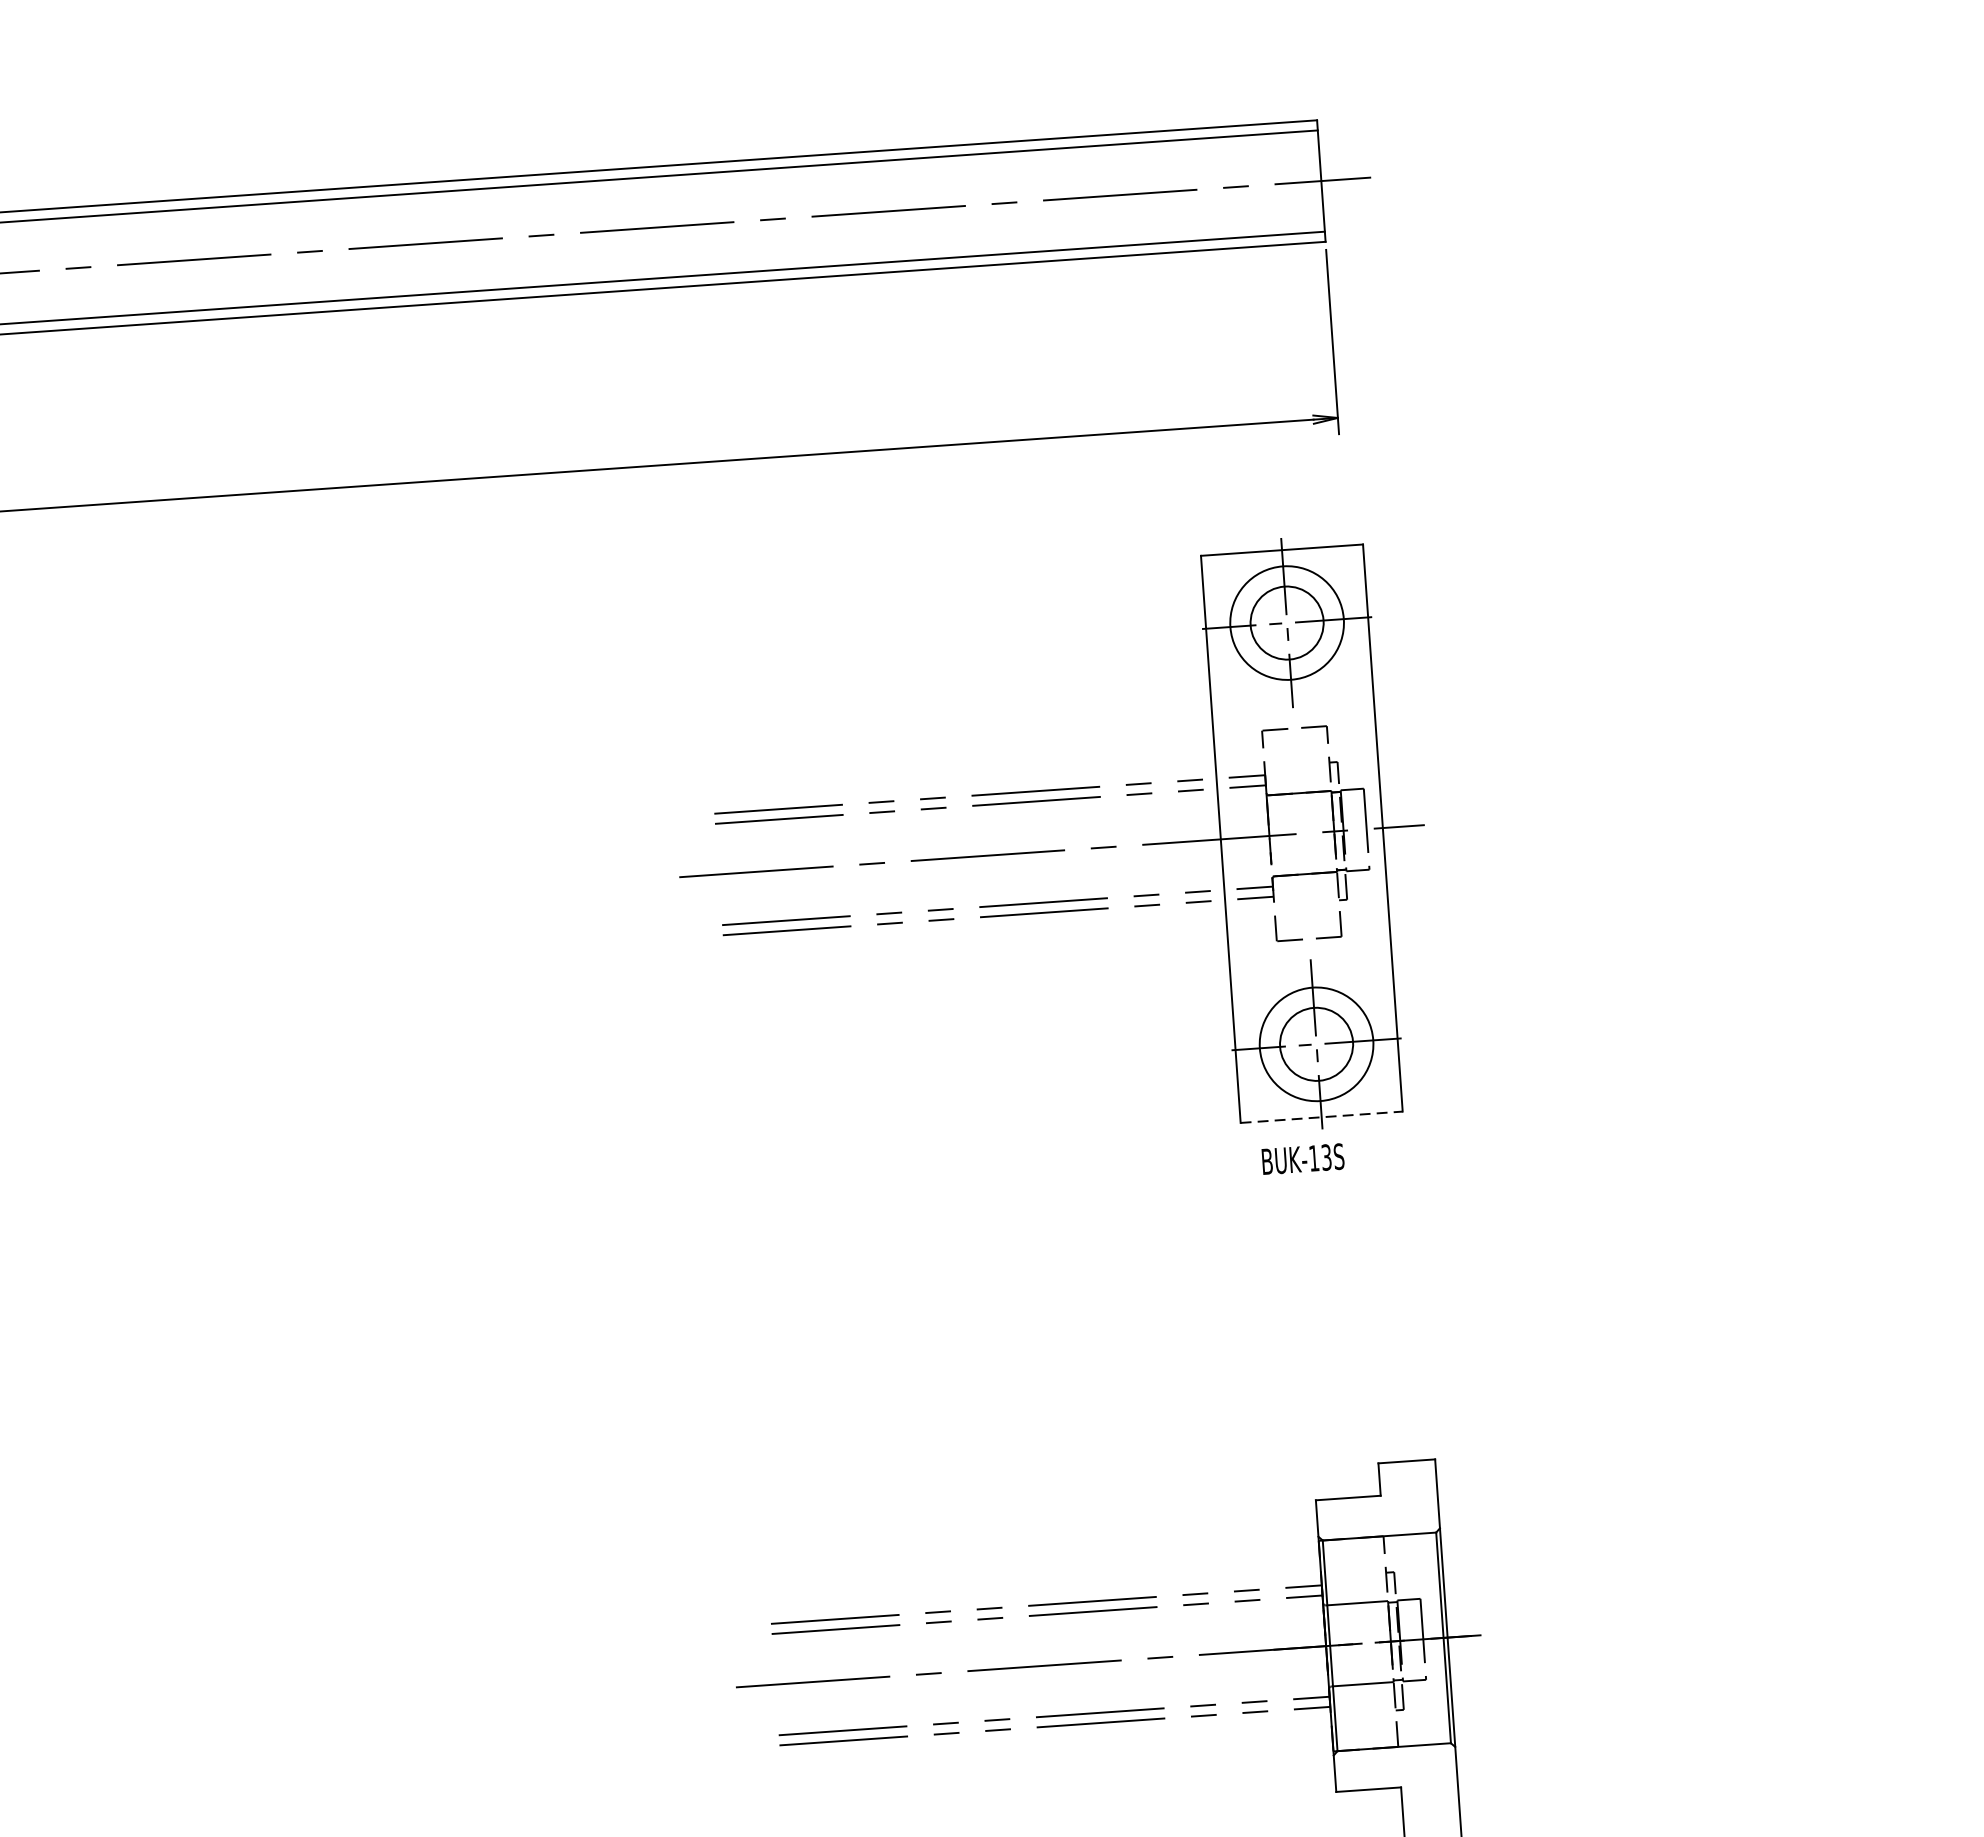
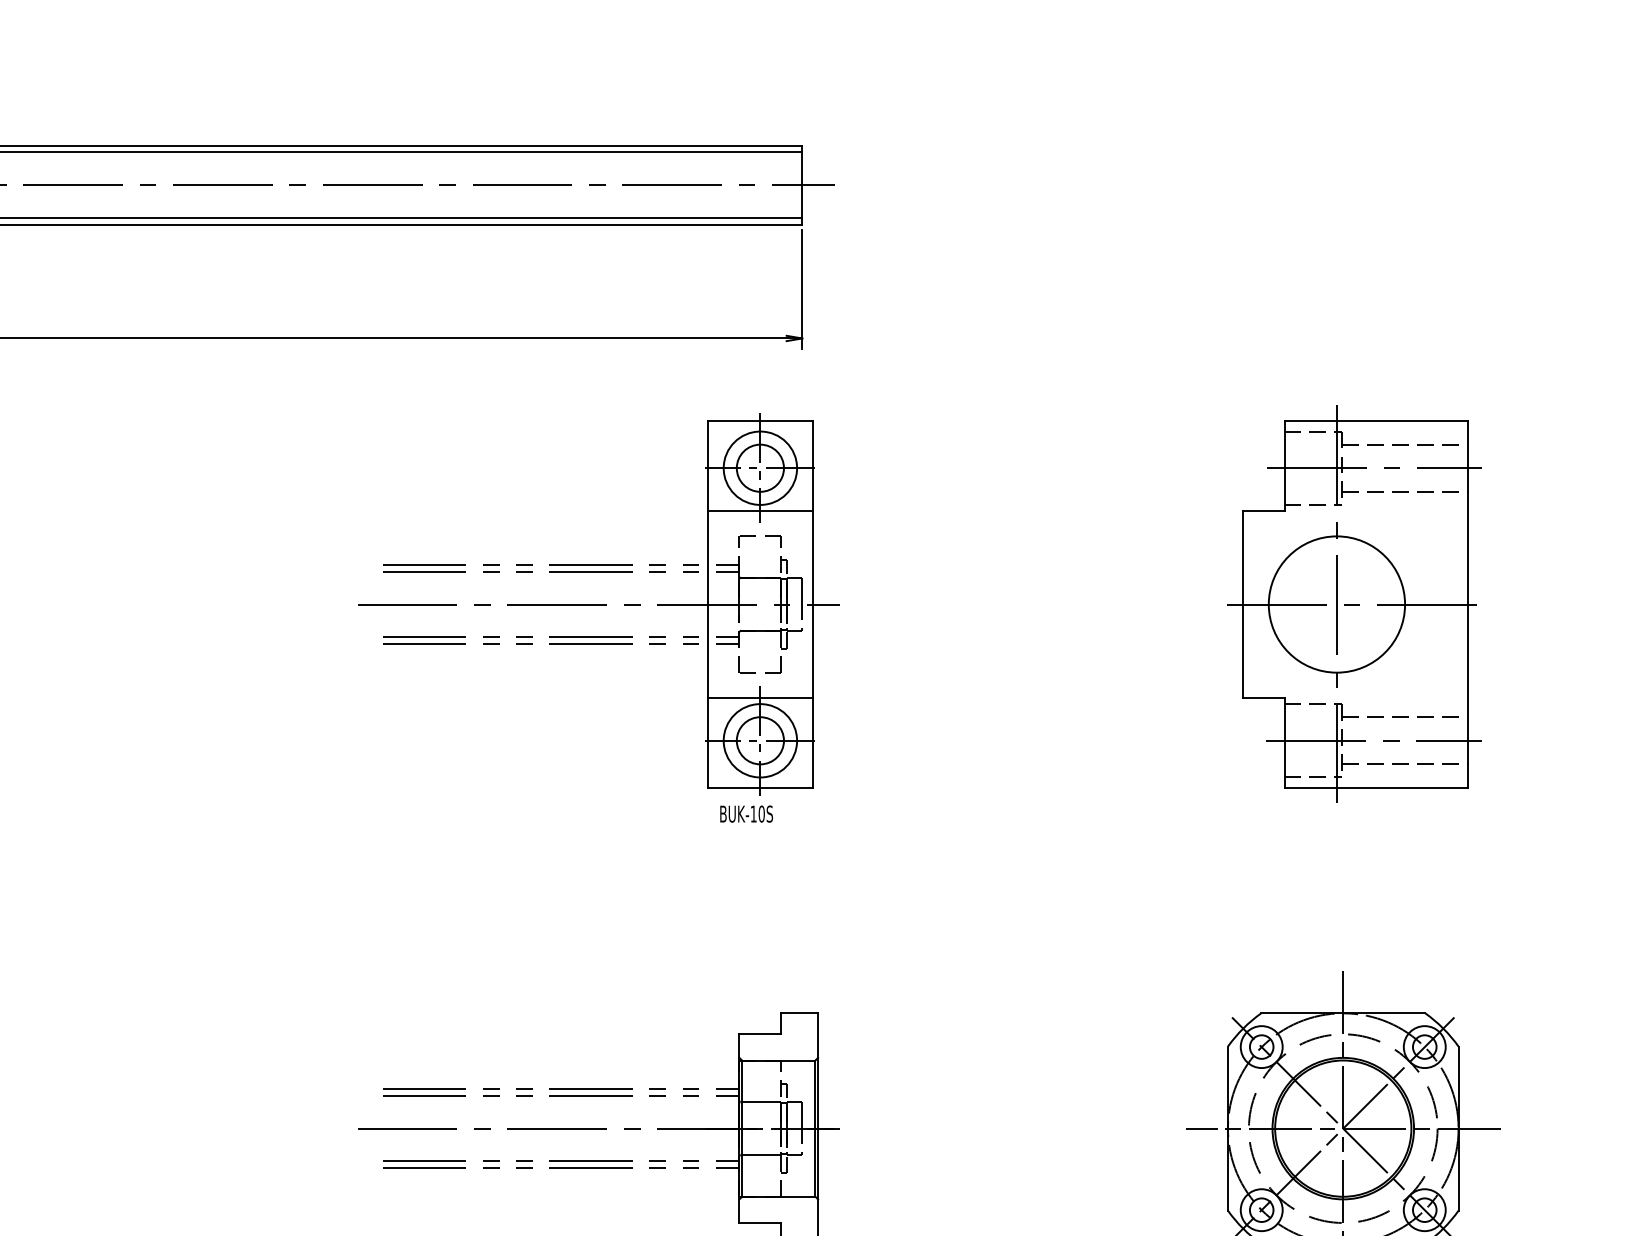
line: (1291, 689) -> (760, 511), added
line: (1312, 977) -> (760, 697), added
line: (1321, 1116) -> (760, 787), dashed -> solid
text: (1326, 1156) -> (761, 813), BUK-13S -> BUK-10S

